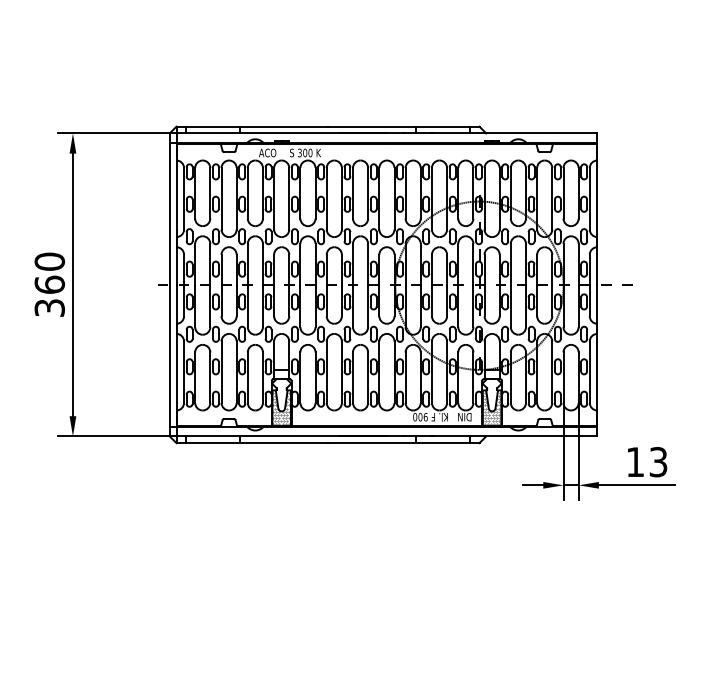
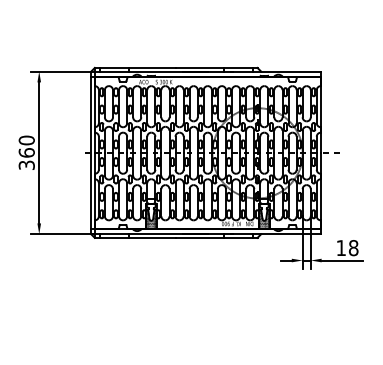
text: (658, 462) -> (353, 248), 13 -> 18

